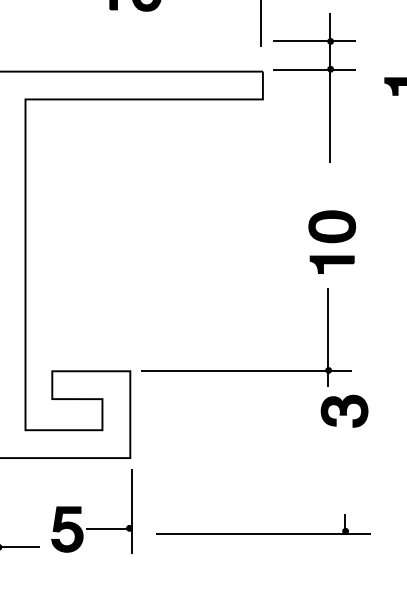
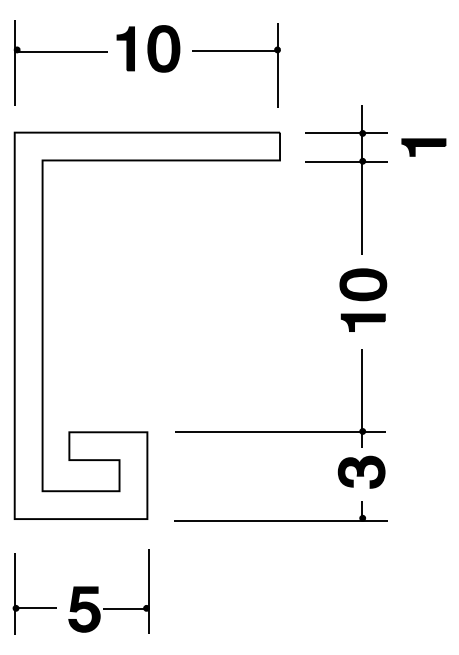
part: (329, 87) -> (361, 179), moved
part: (332, 241) -> (363, 299), moved
part: (246, 370) -> (280, 431), moved
part: (81, 511) -> (98, 591), moved
part: (263, 533) -> (280, 520), moved

